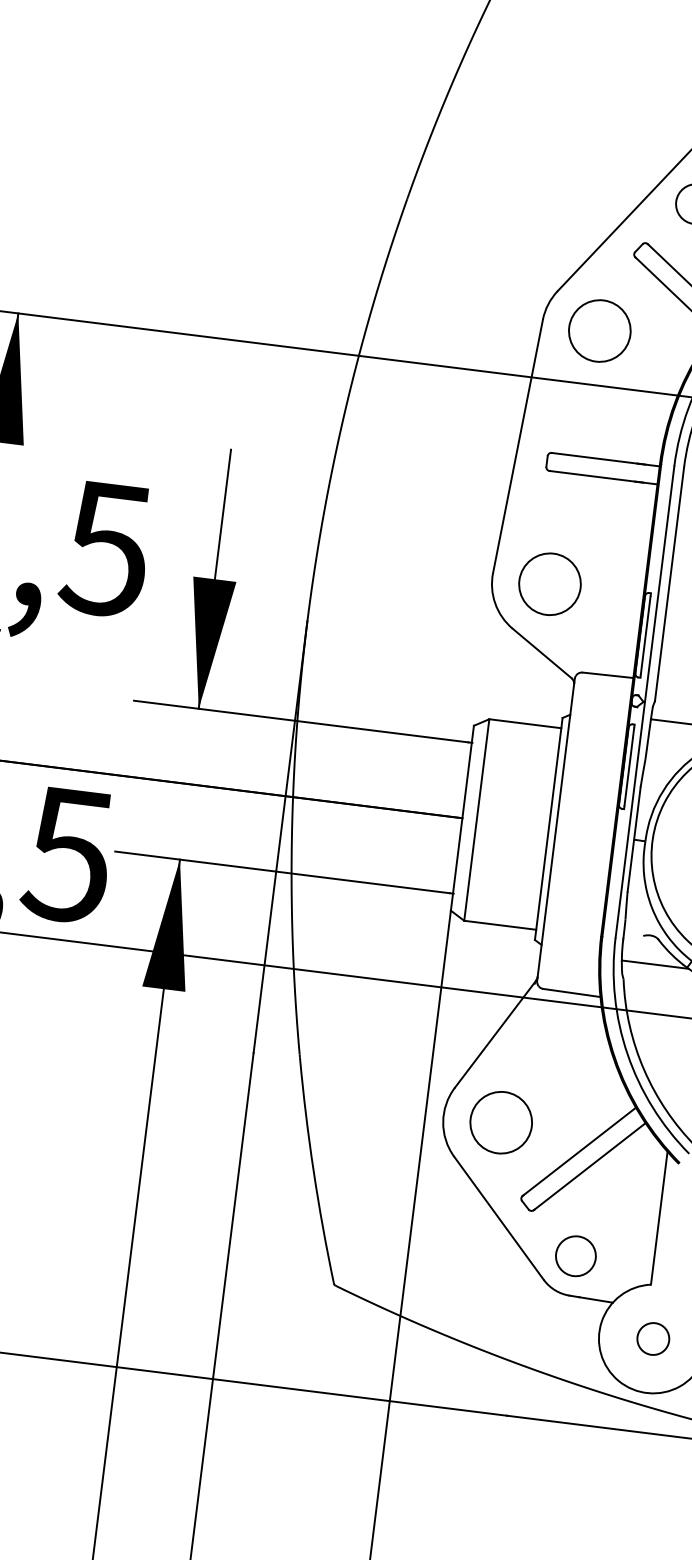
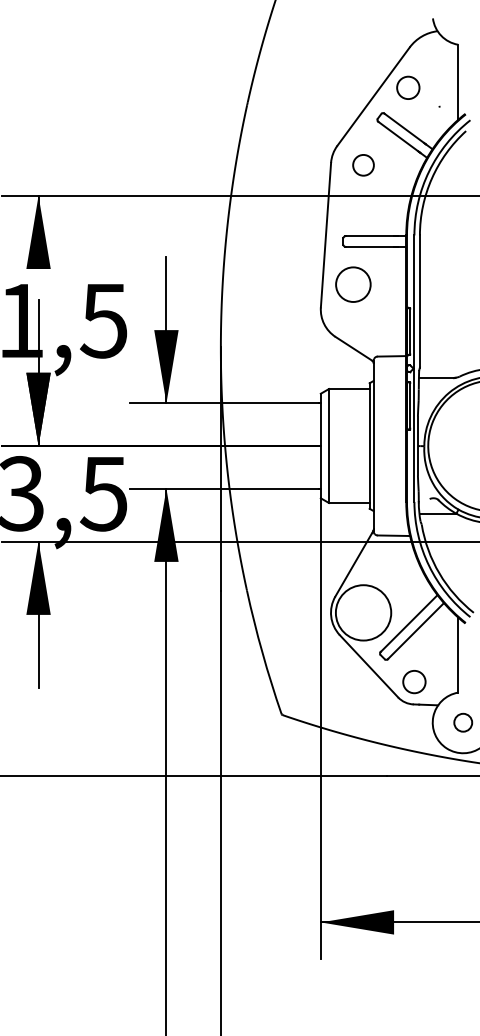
circle: (599, 331) -> (363, 165), size x0.6
circle: (550, 583) -> (353, 284), moved
circle: (501, 1122) -> (363, 612), size x1.6

